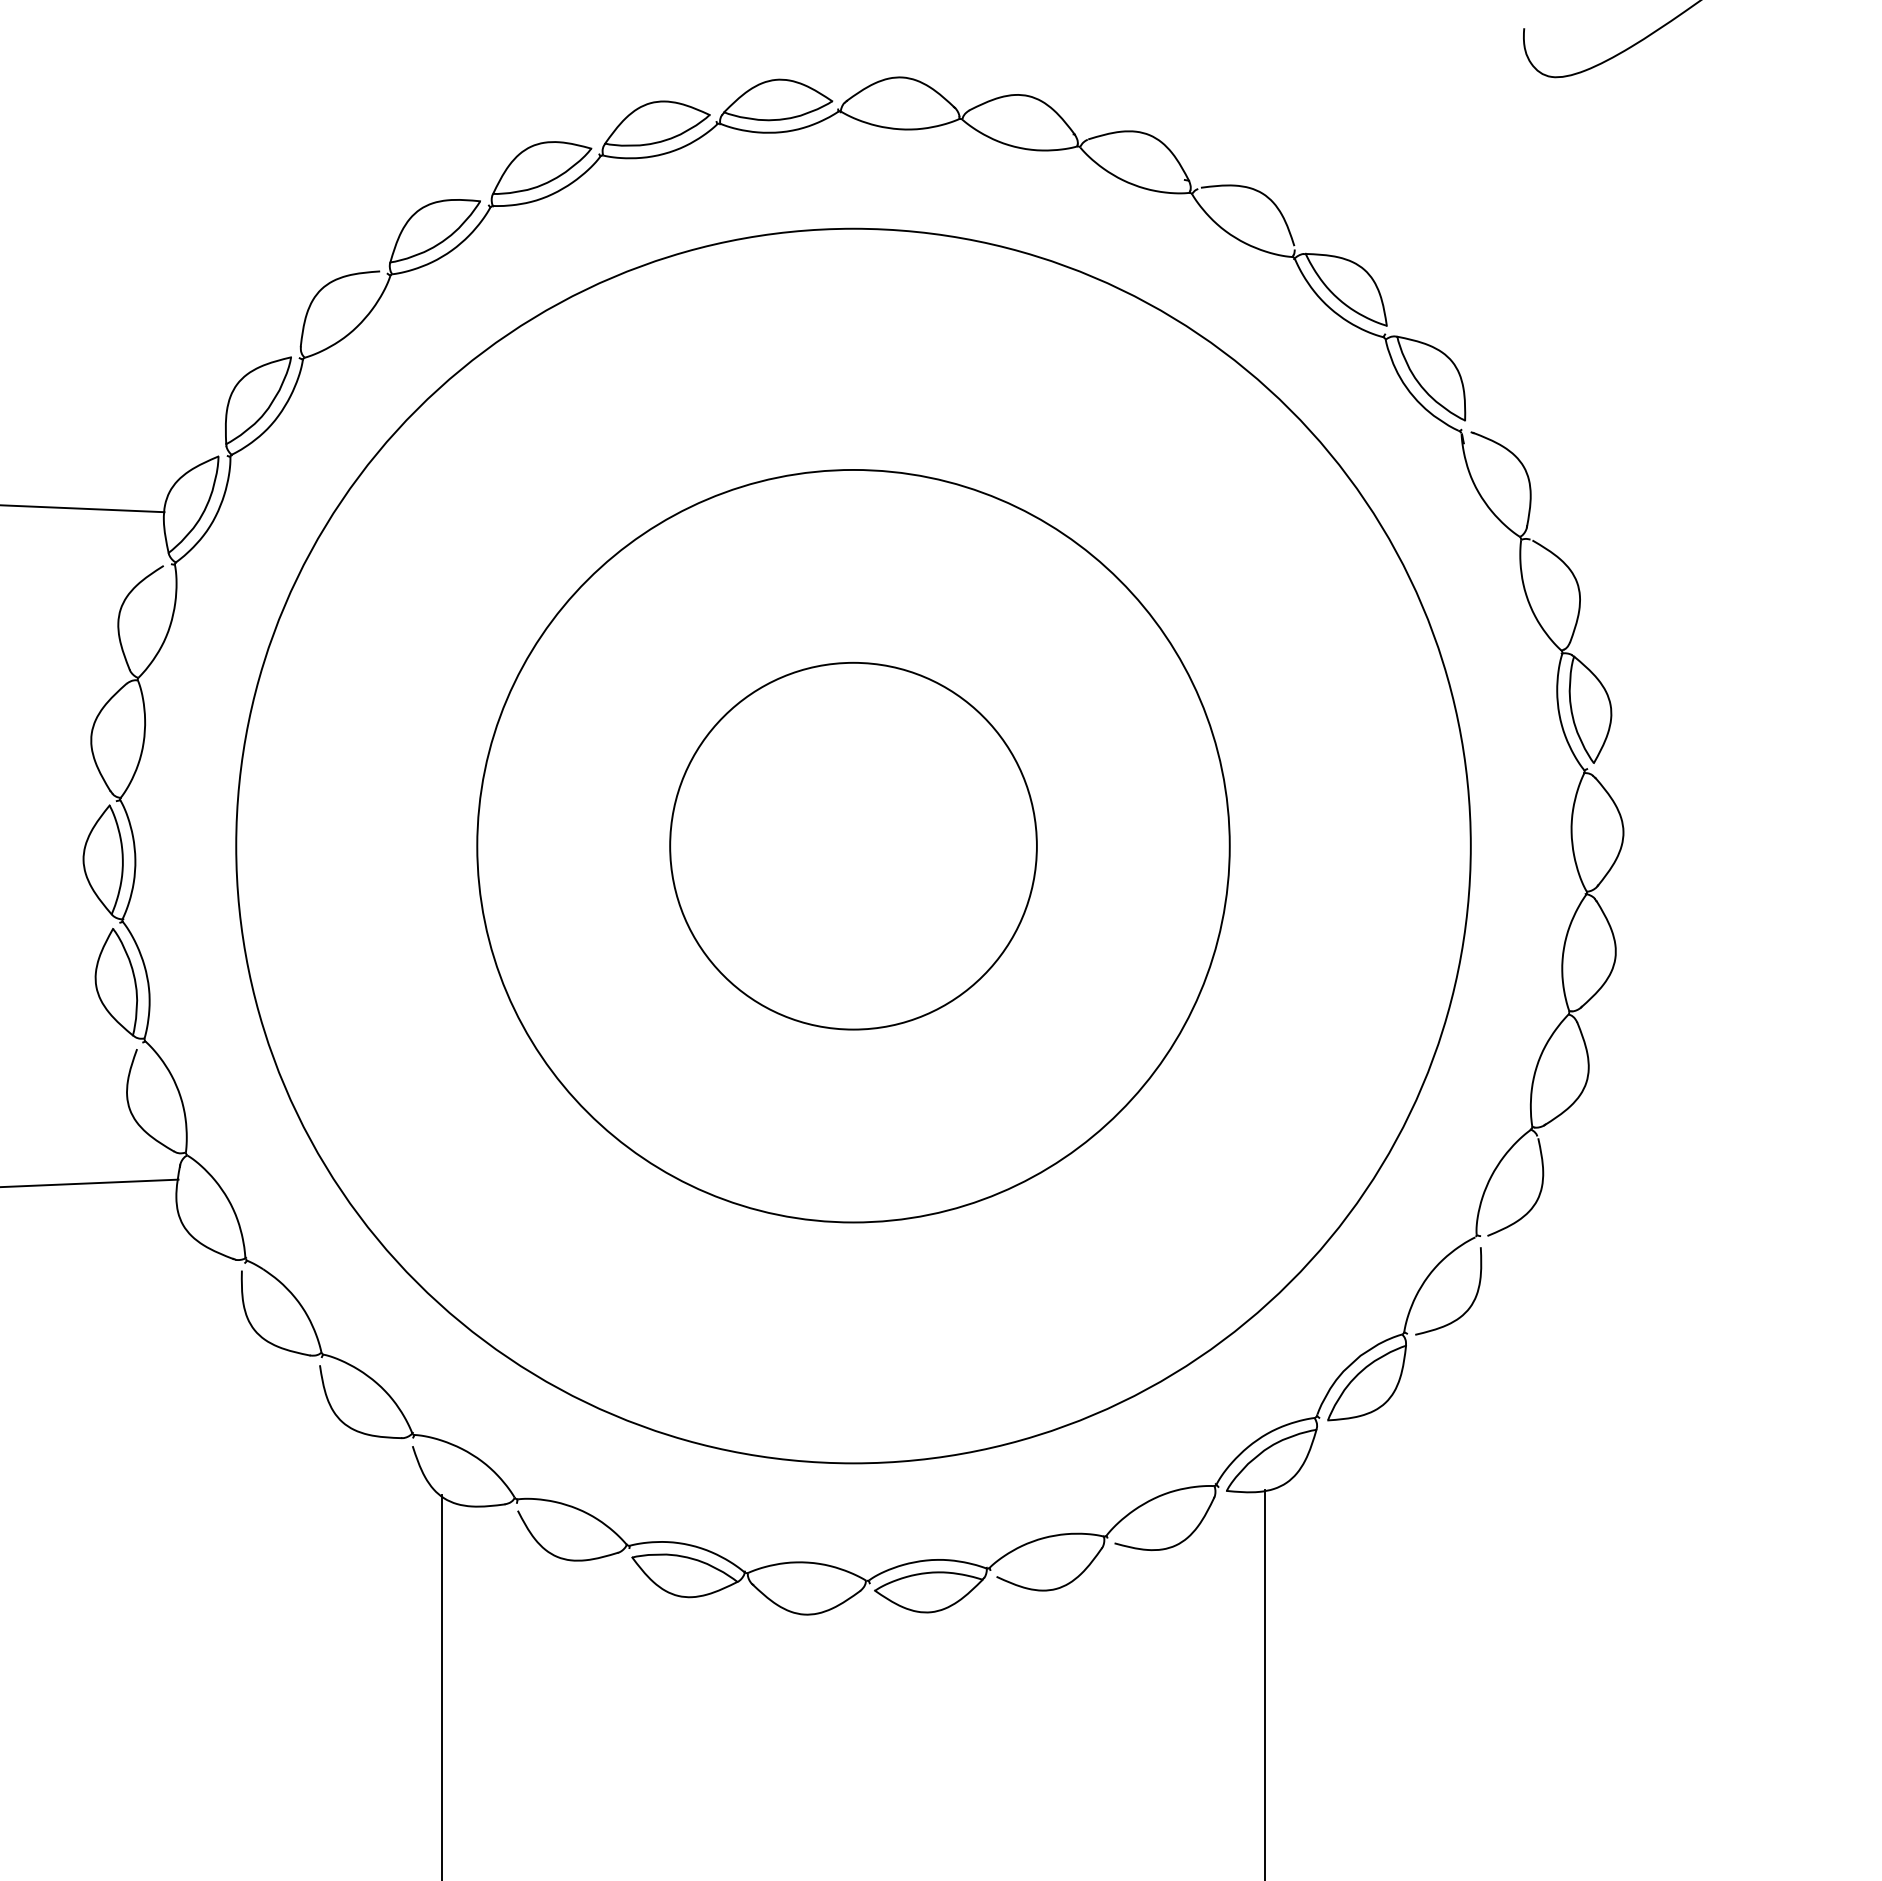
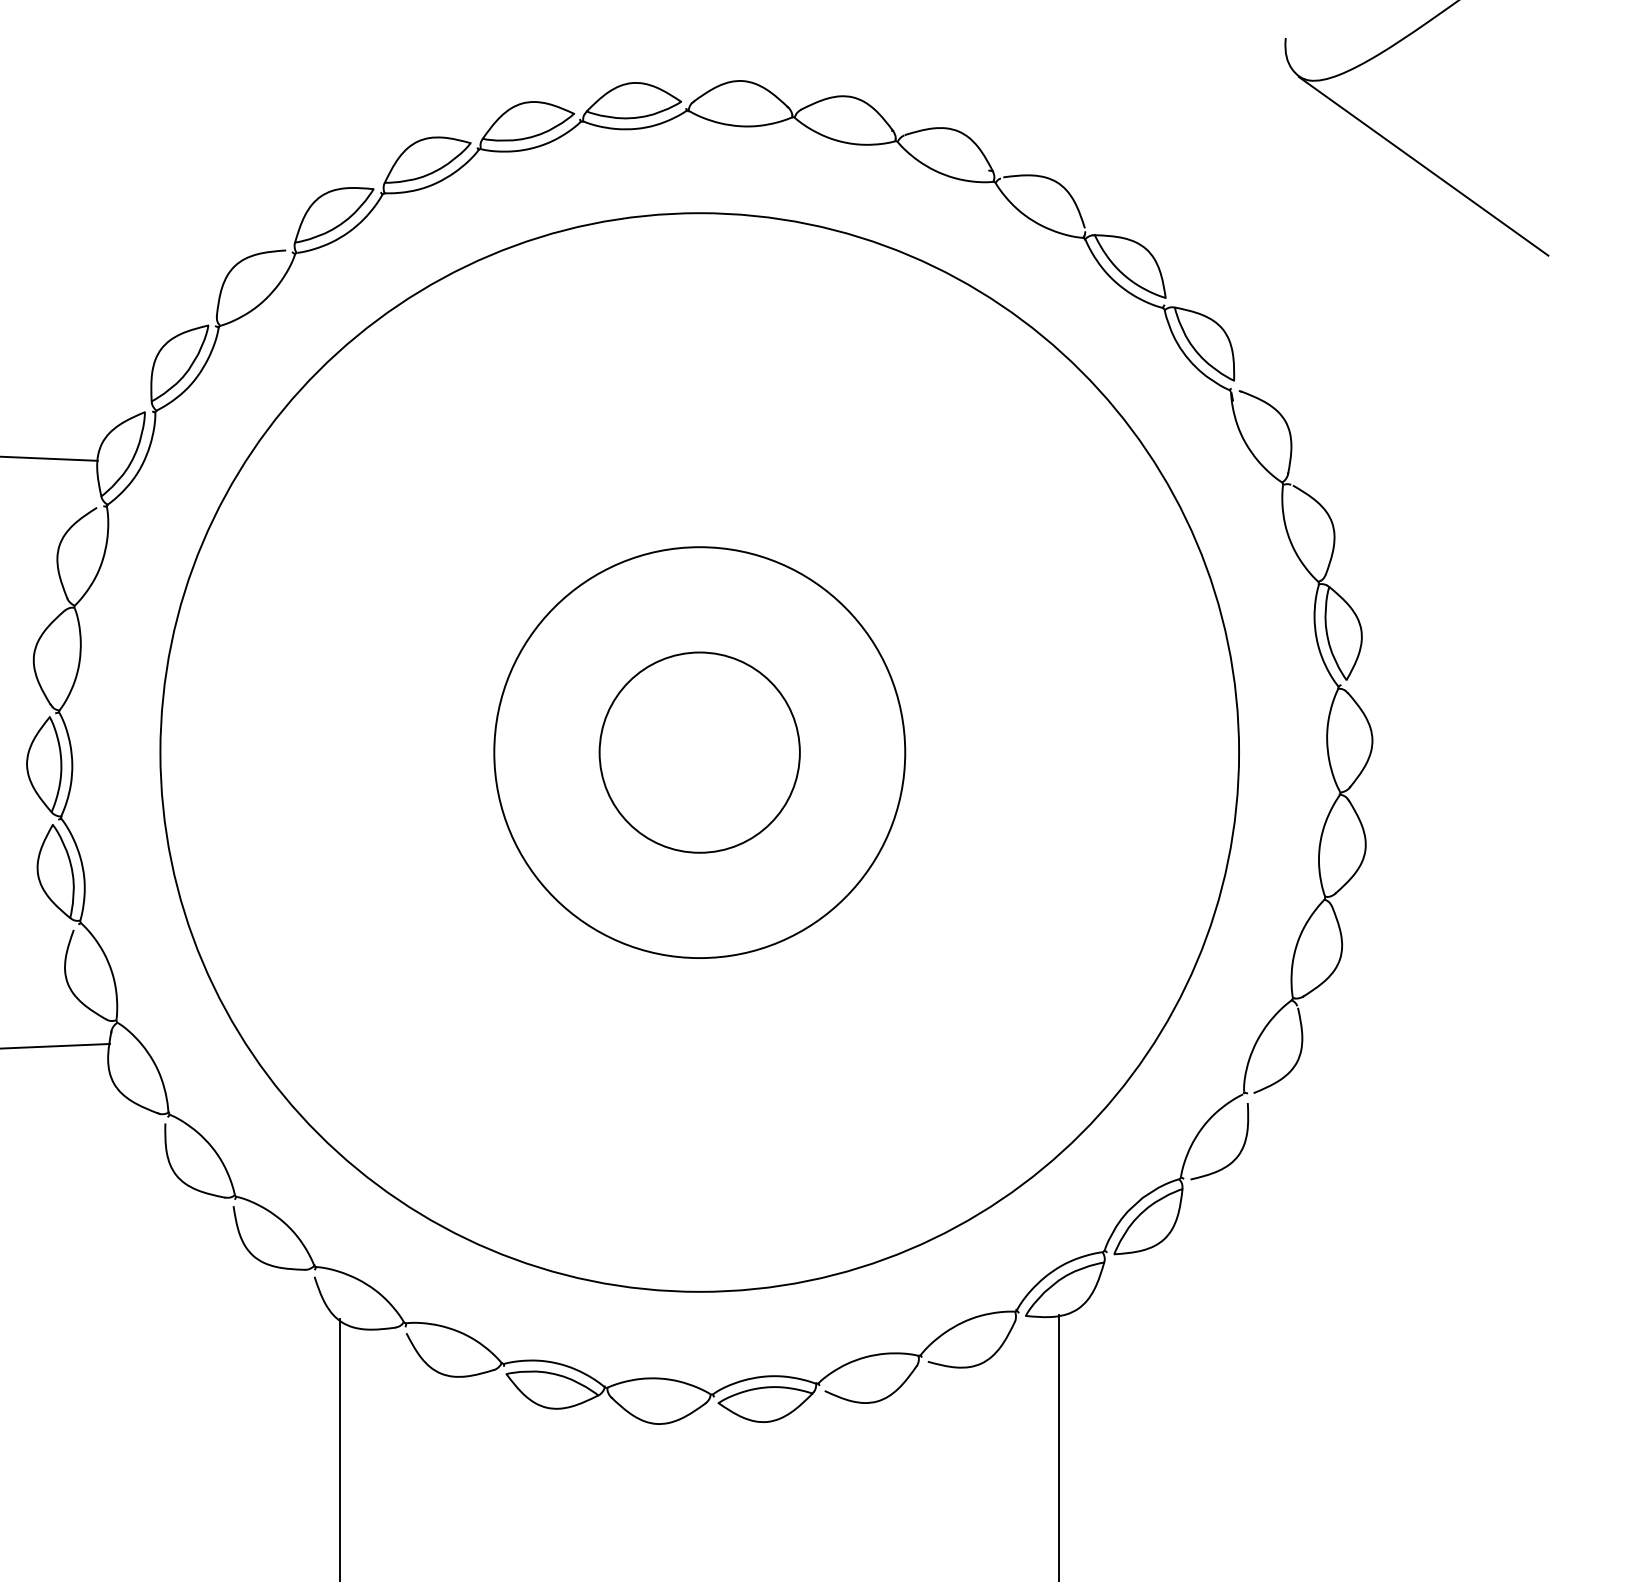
line: (1681, 174) -> (1423, 165), added
circle: (853, 845) -> (699, 752), size x0.62
circle: (853, 846) -> (699, 752), size x0.62

